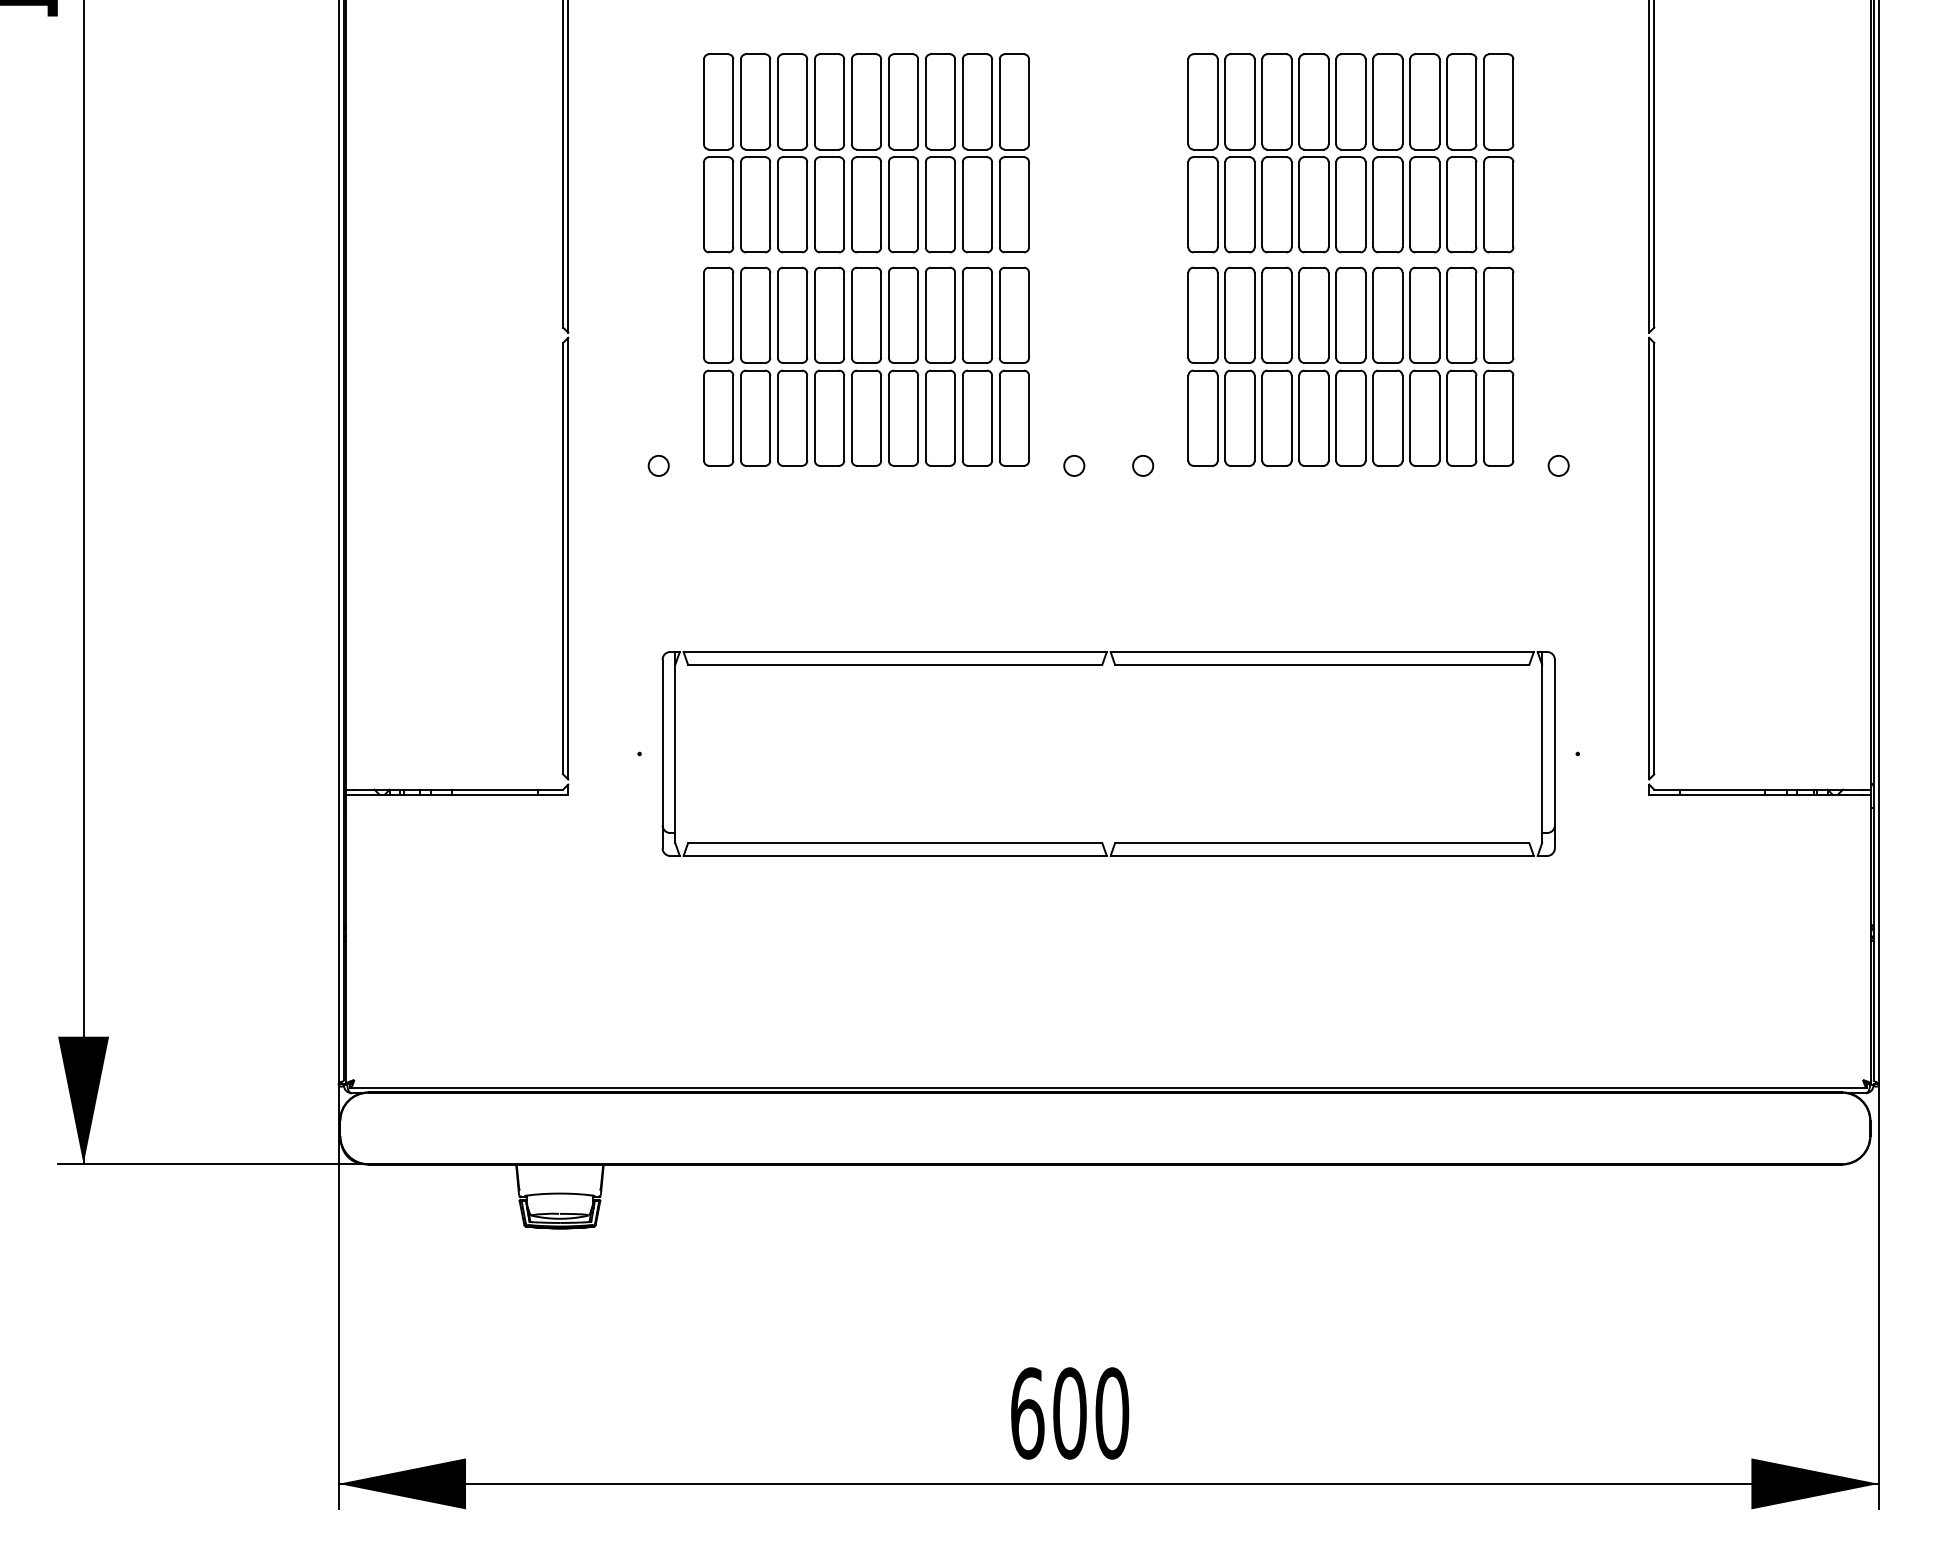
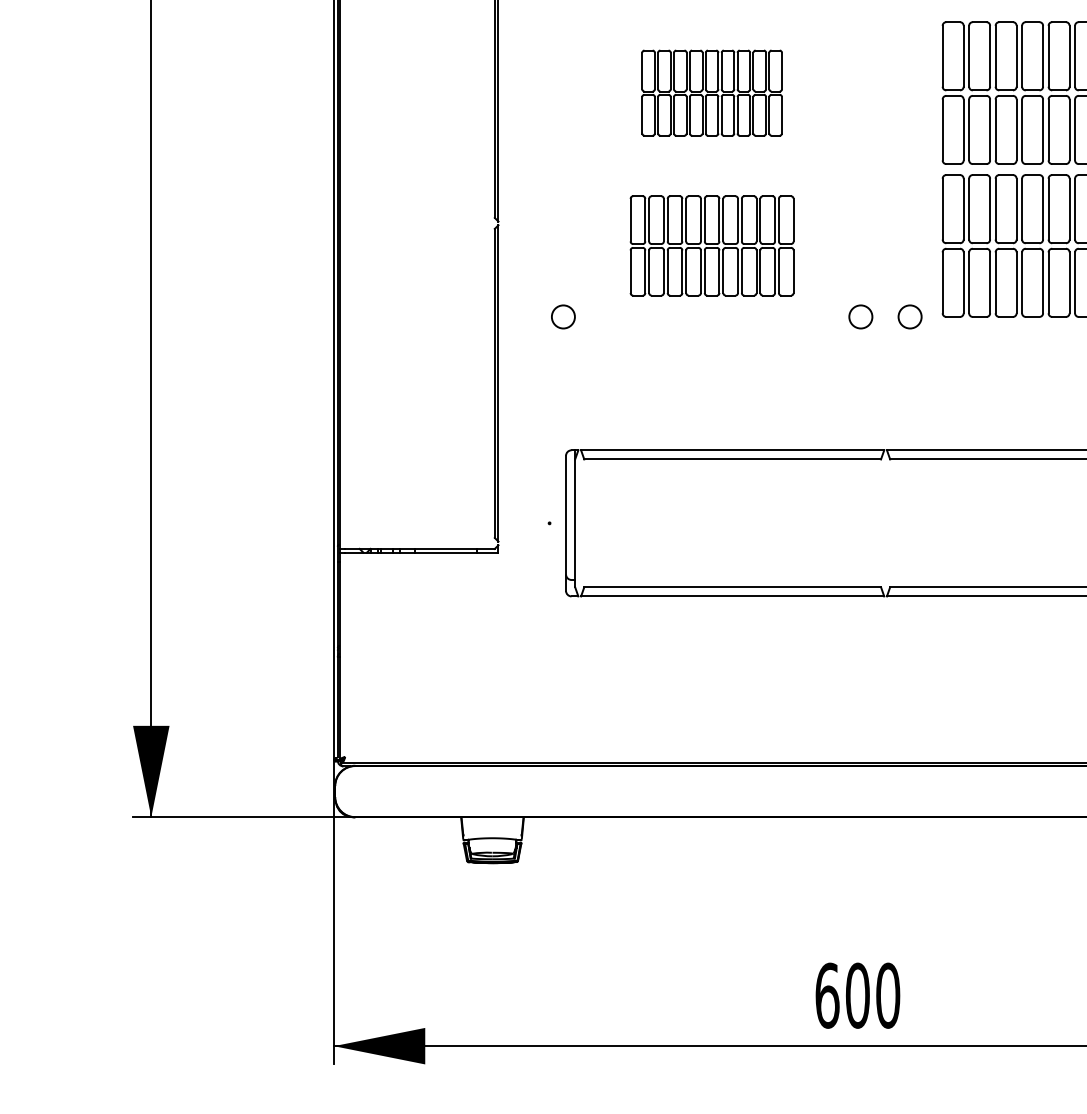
part: (866, 153) -> (712, 93), size x0.6
part: (866, 366) -> (712, 245), size x0.7
circle: (658, 465) -> (563, 316), size x1.6
circle: (1074, 465) -> (861, 316), size x1.6
circle: (1143, 465) -> (910, 316), size x1.6

